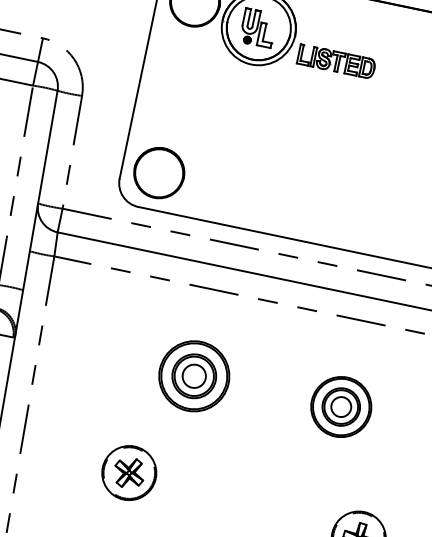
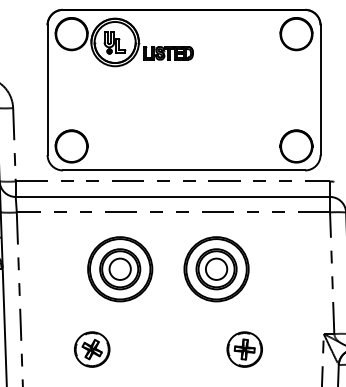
part: (194, 376) -> (120, 269), size x1.43
part: (341, 407) -> (216, 269), size x1.67
part: (129, 473) -> (92, 349), moved

